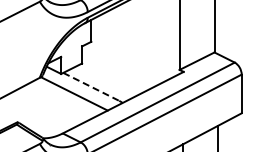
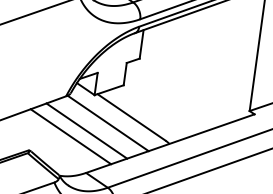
line: (91, 87) -> (131, 118), dashed -> solid
line: (58, 101) -> (86, 130), added
line: (47, 107) -> (70, 136), added

